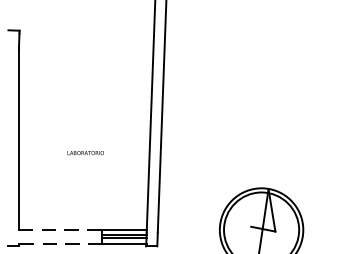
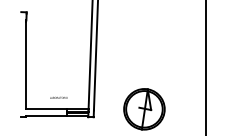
text: (84, 152) -> (58, 97), moved
line: (62, 230) -> (47, 109), dashed -> solid
line: (60, 242) -> (46, 115), dashed -> solid

